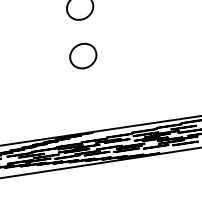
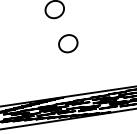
part: (83, 56) -> (68, 43), moved

